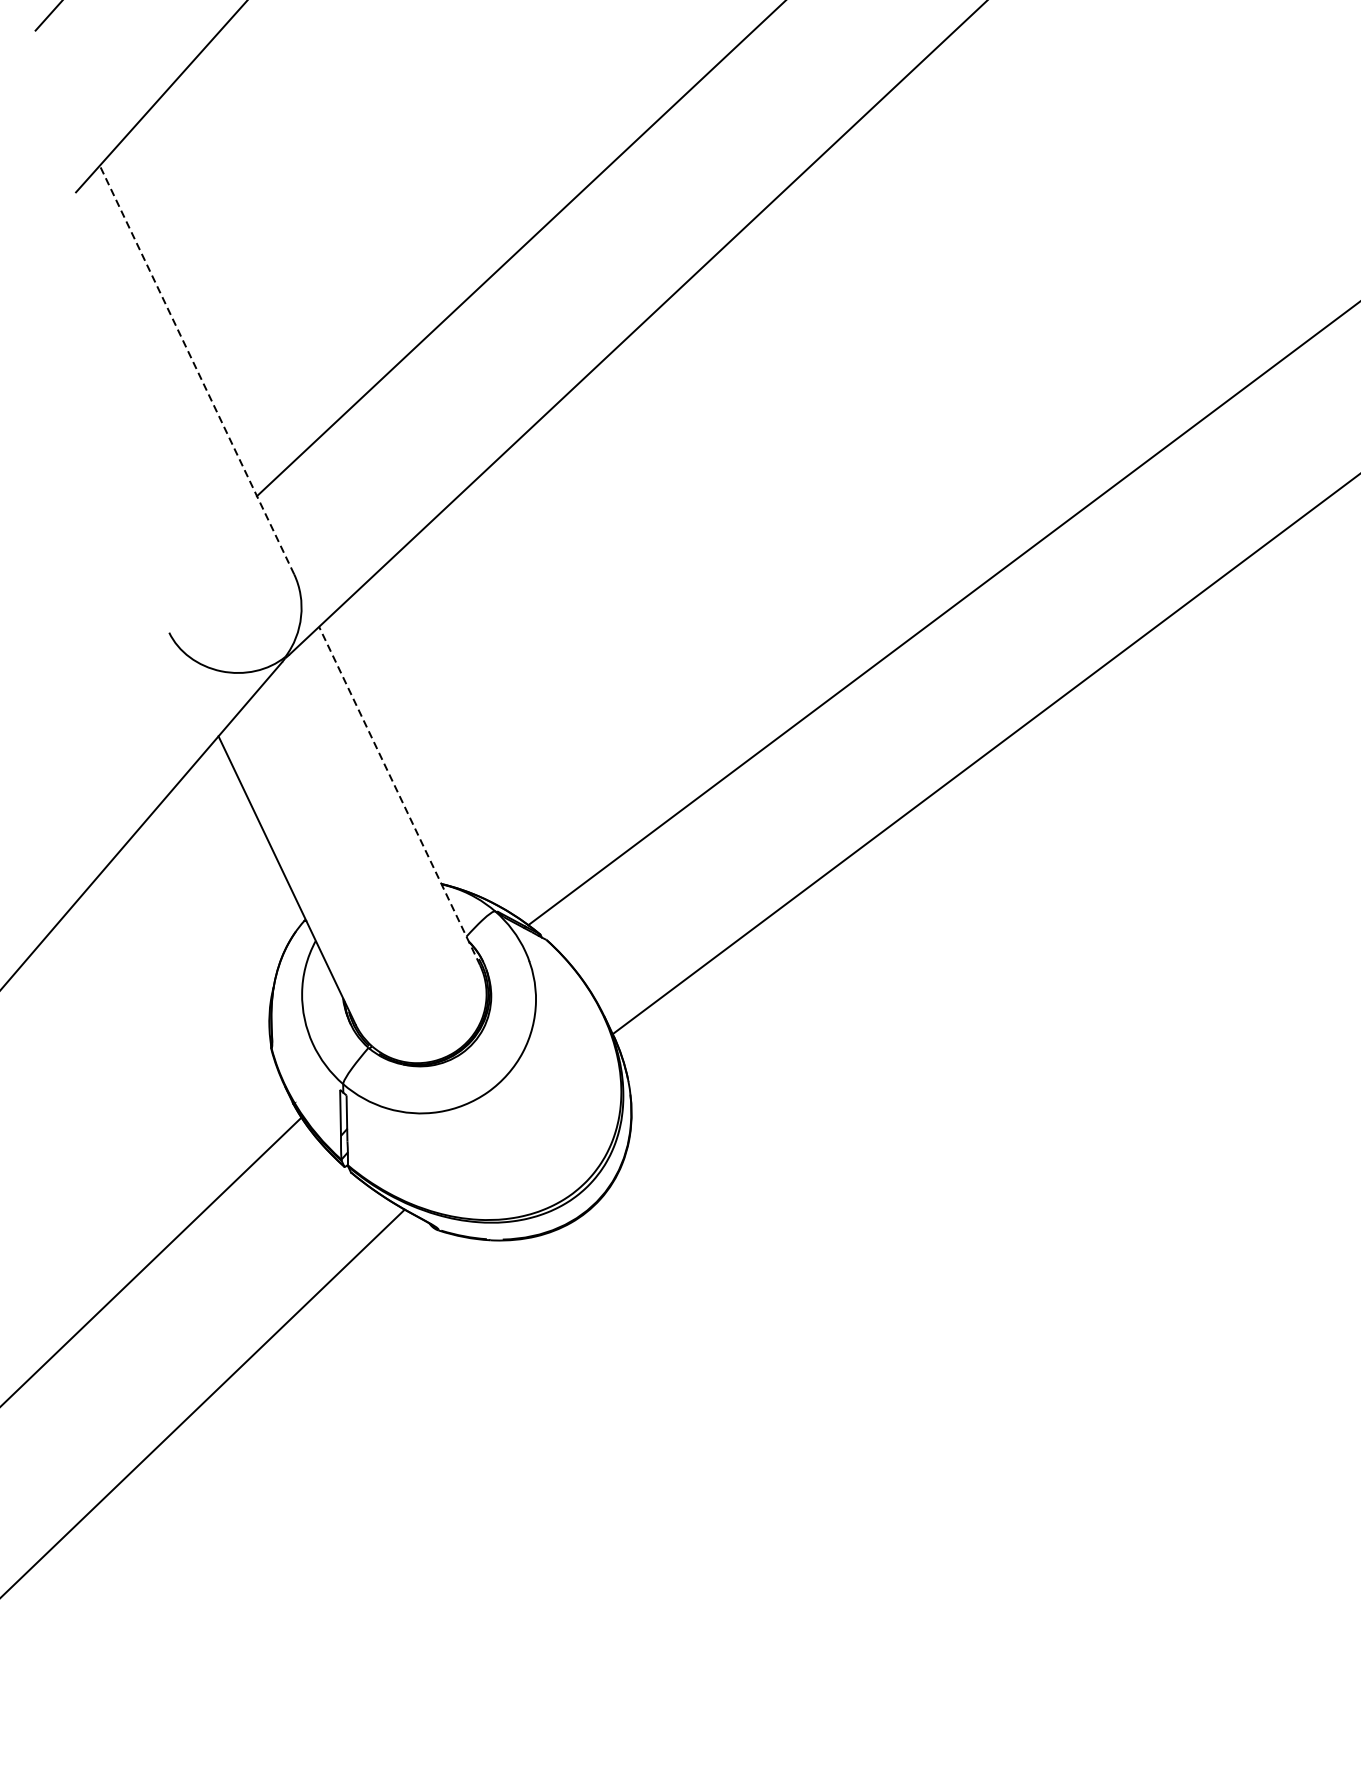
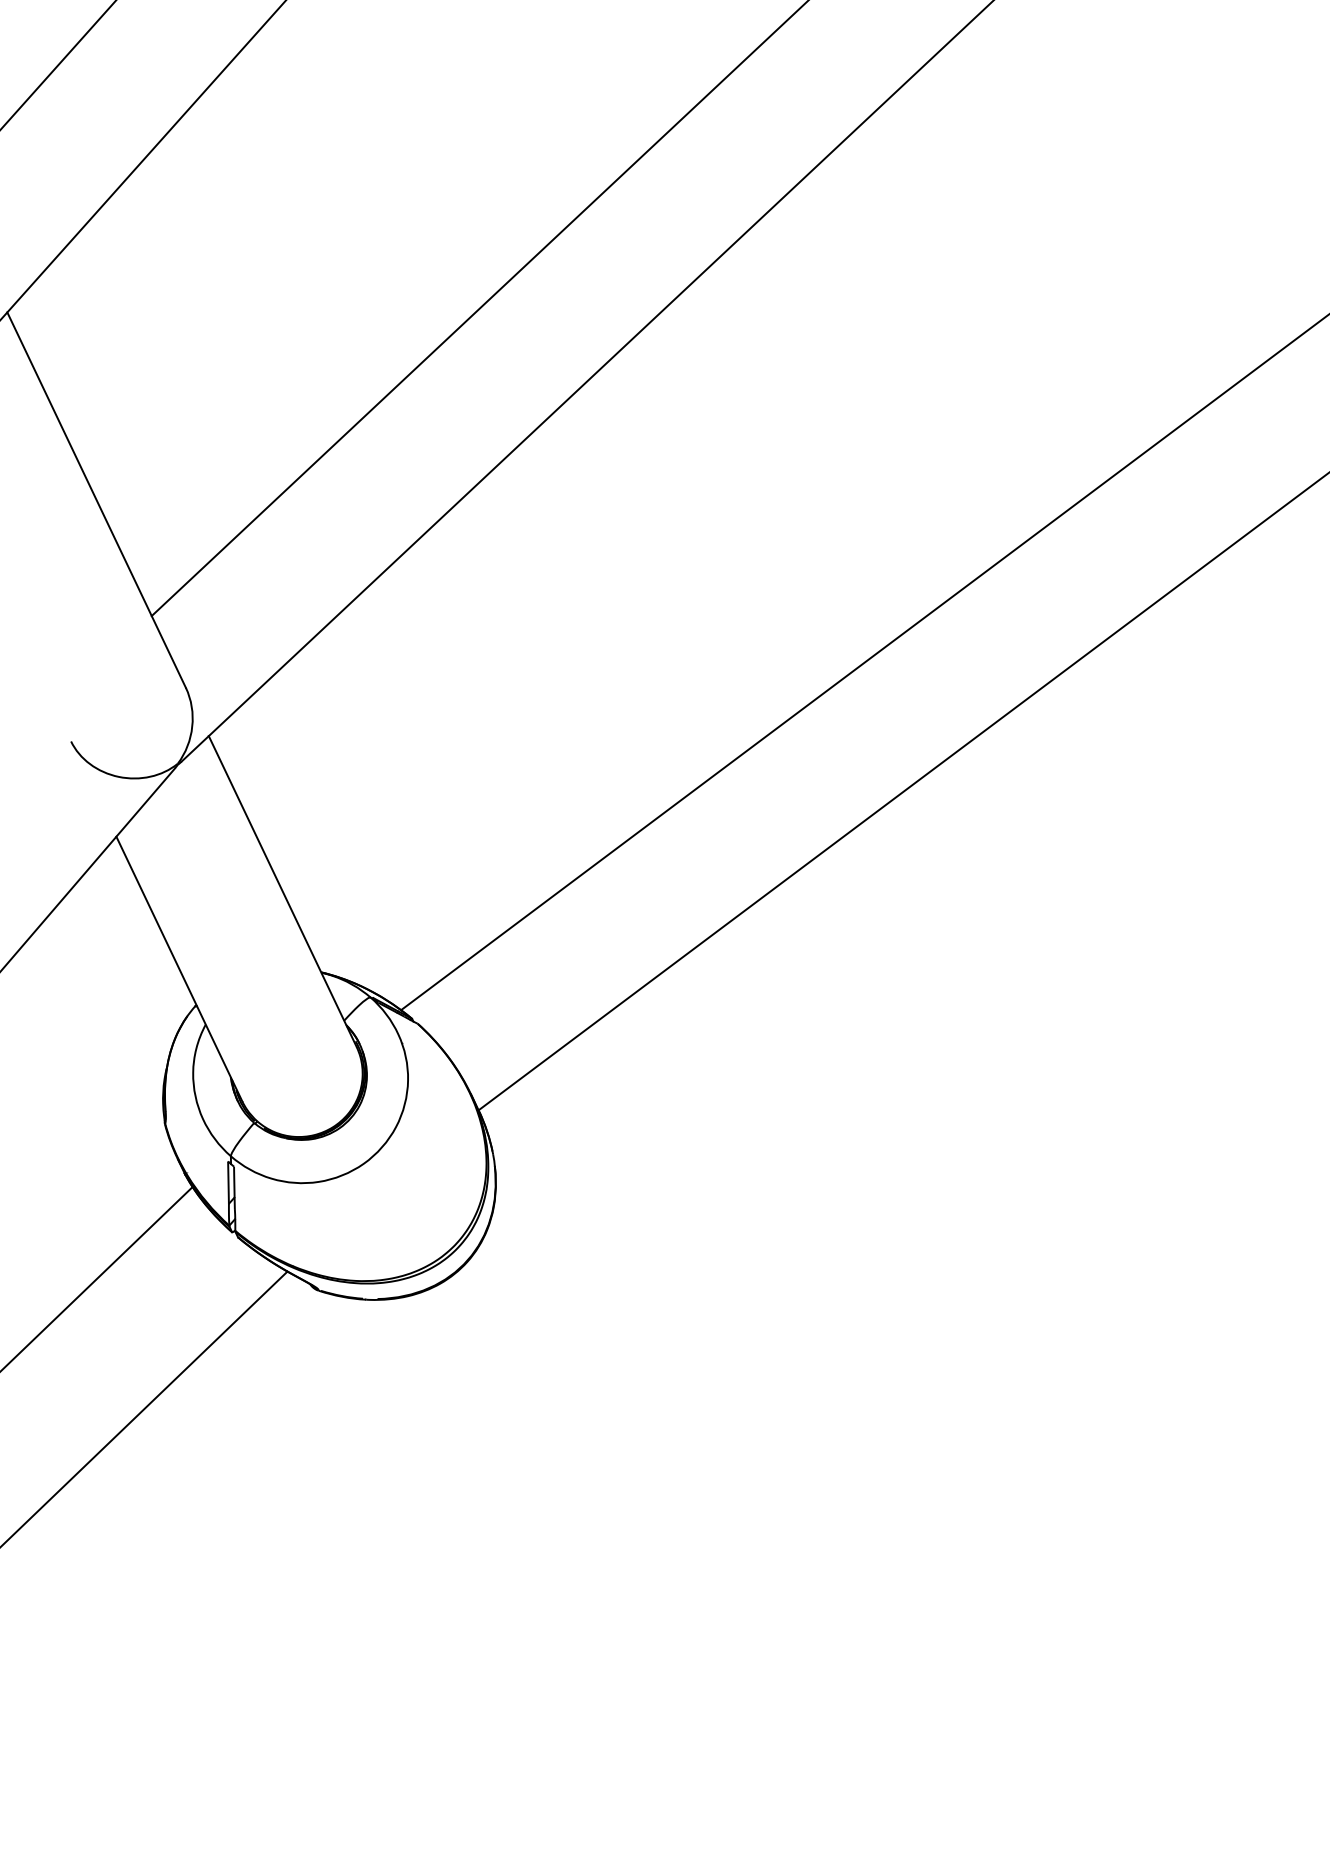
line: (196, 370) -> (96, 500), dashed -> solid
line: (399, 795) -> (282, 891), dashed -> solid

